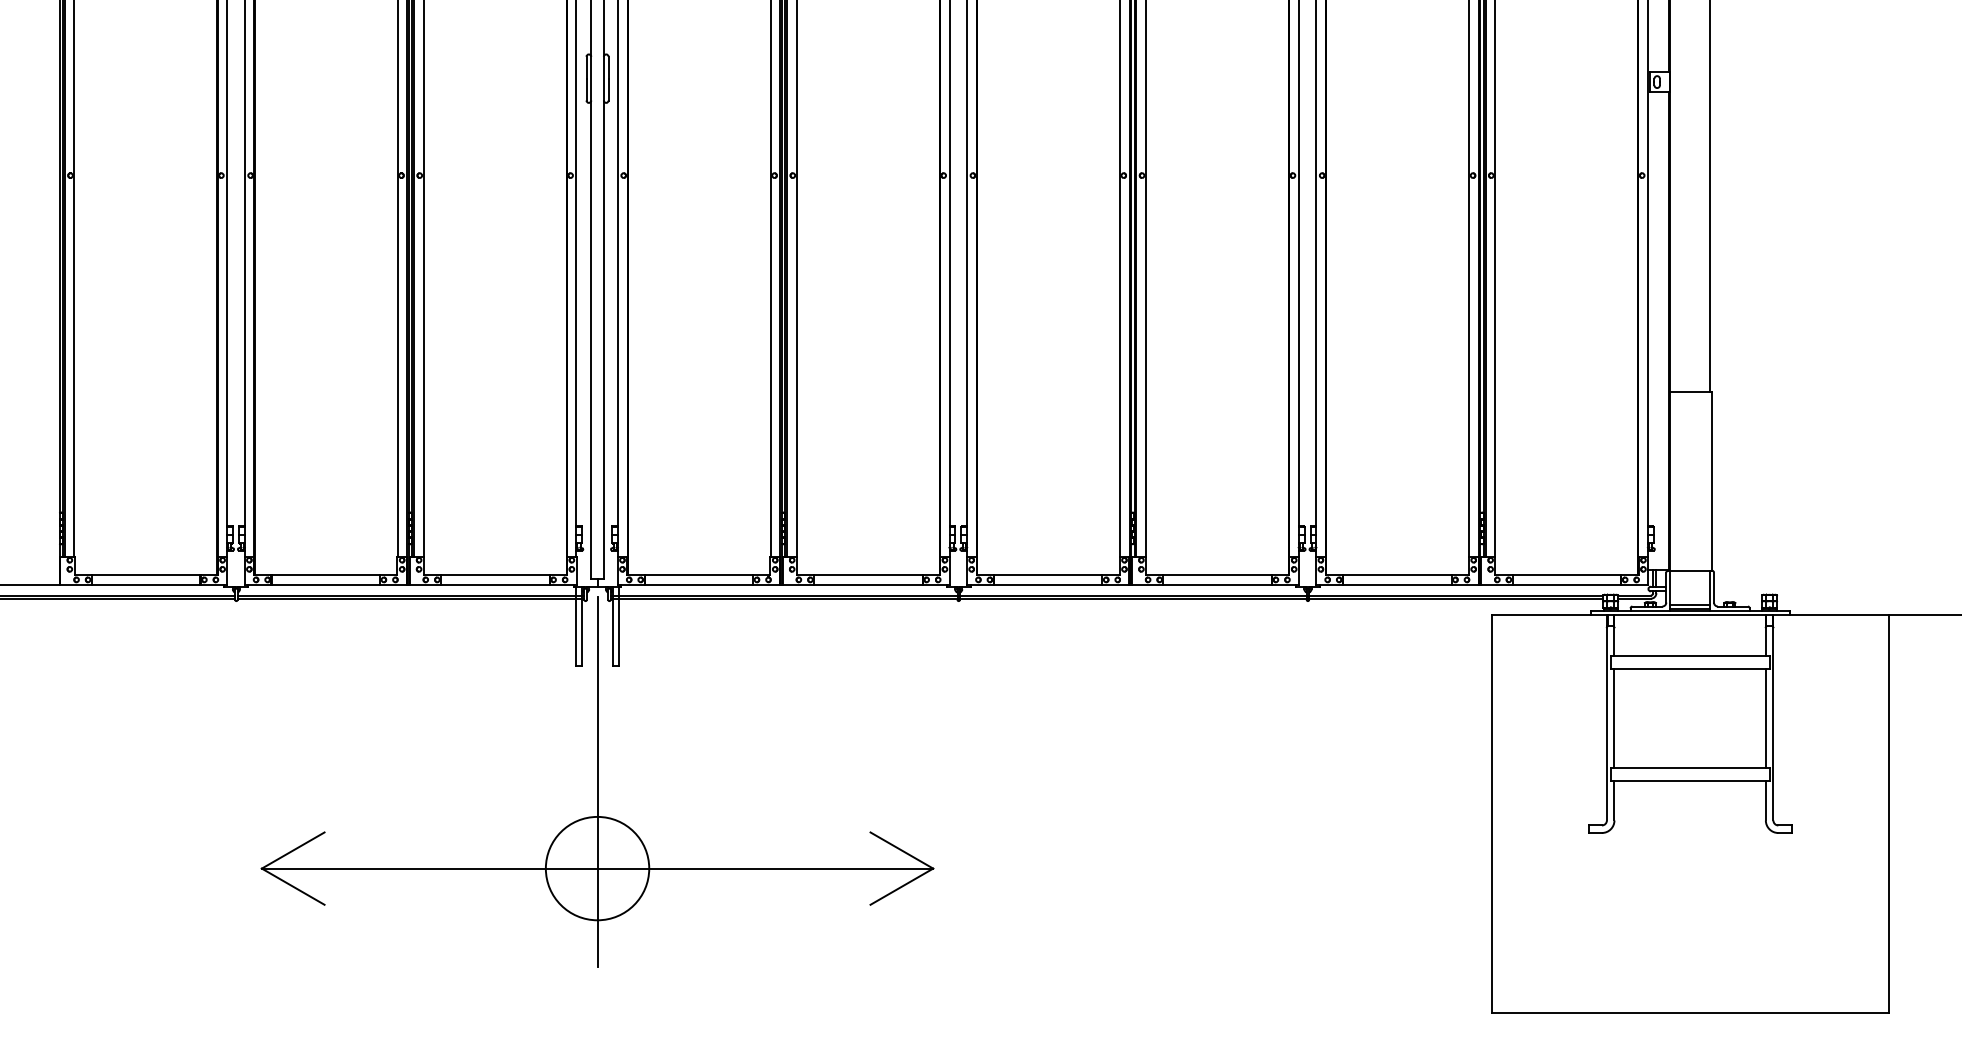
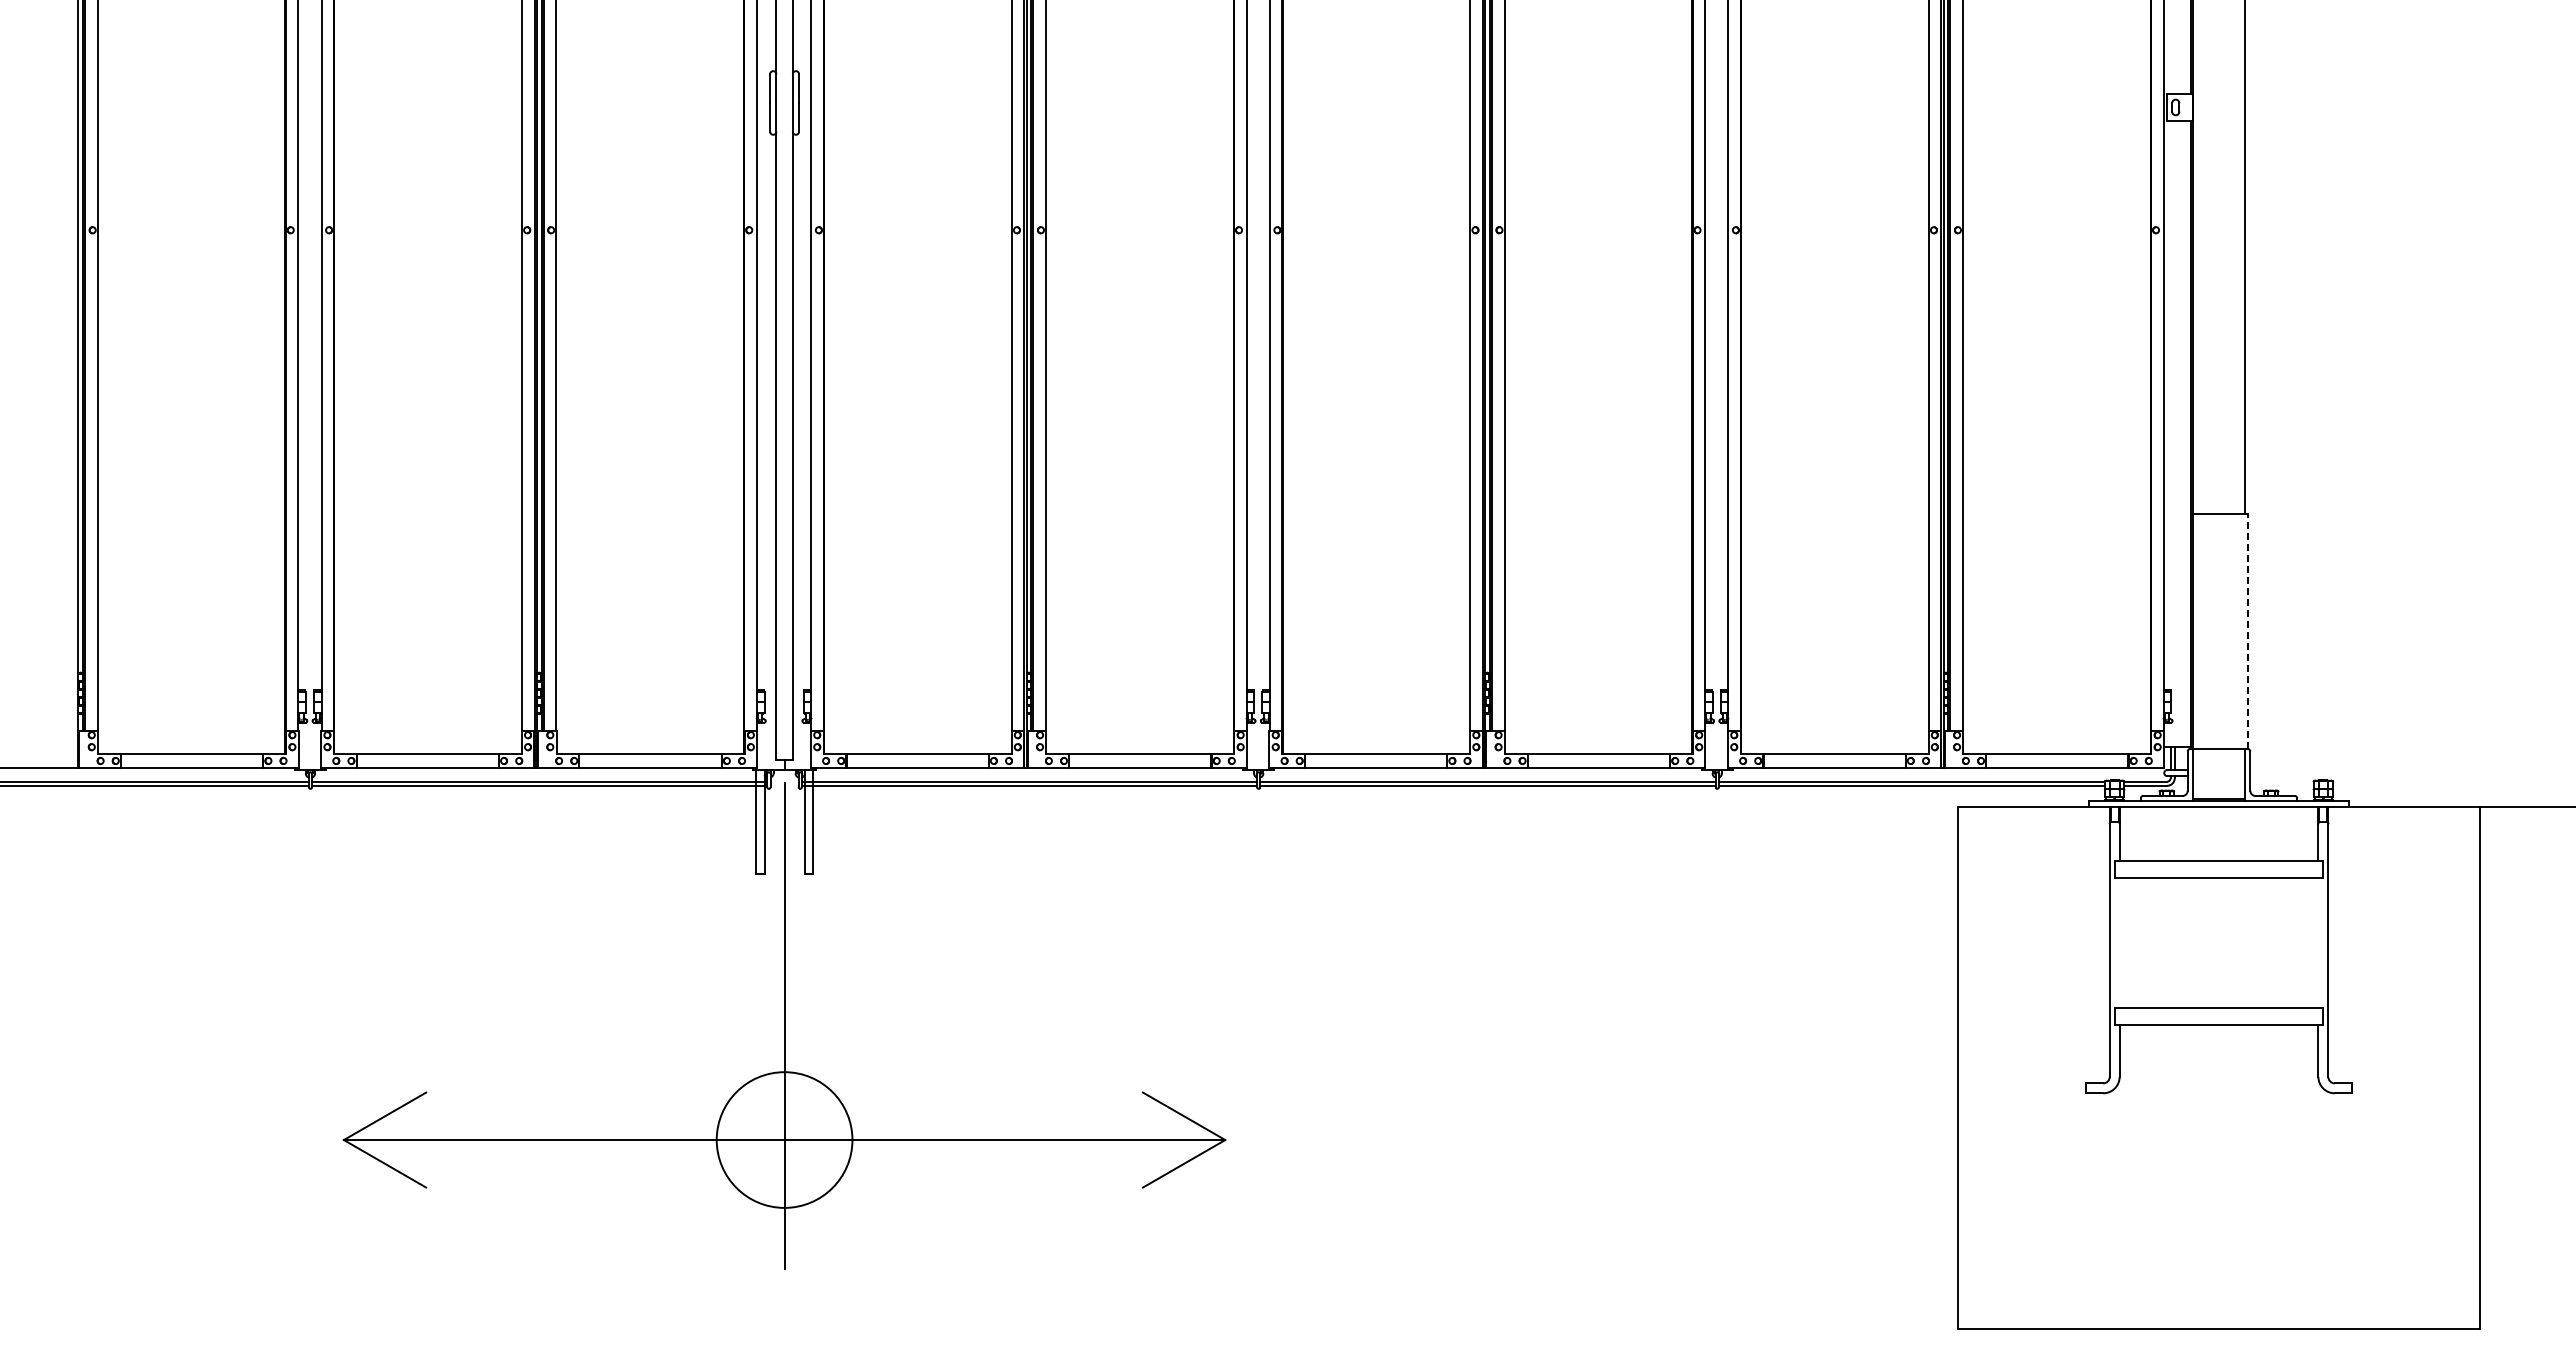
line: (1711, 481) -> (2247, 631), solid -> dashed
line: (1689, 604) -> (2218, 793), removed
line: (1614, 718) -> (2119, 942), removed
line: (1765, 718) -> (2318, 942), removed

